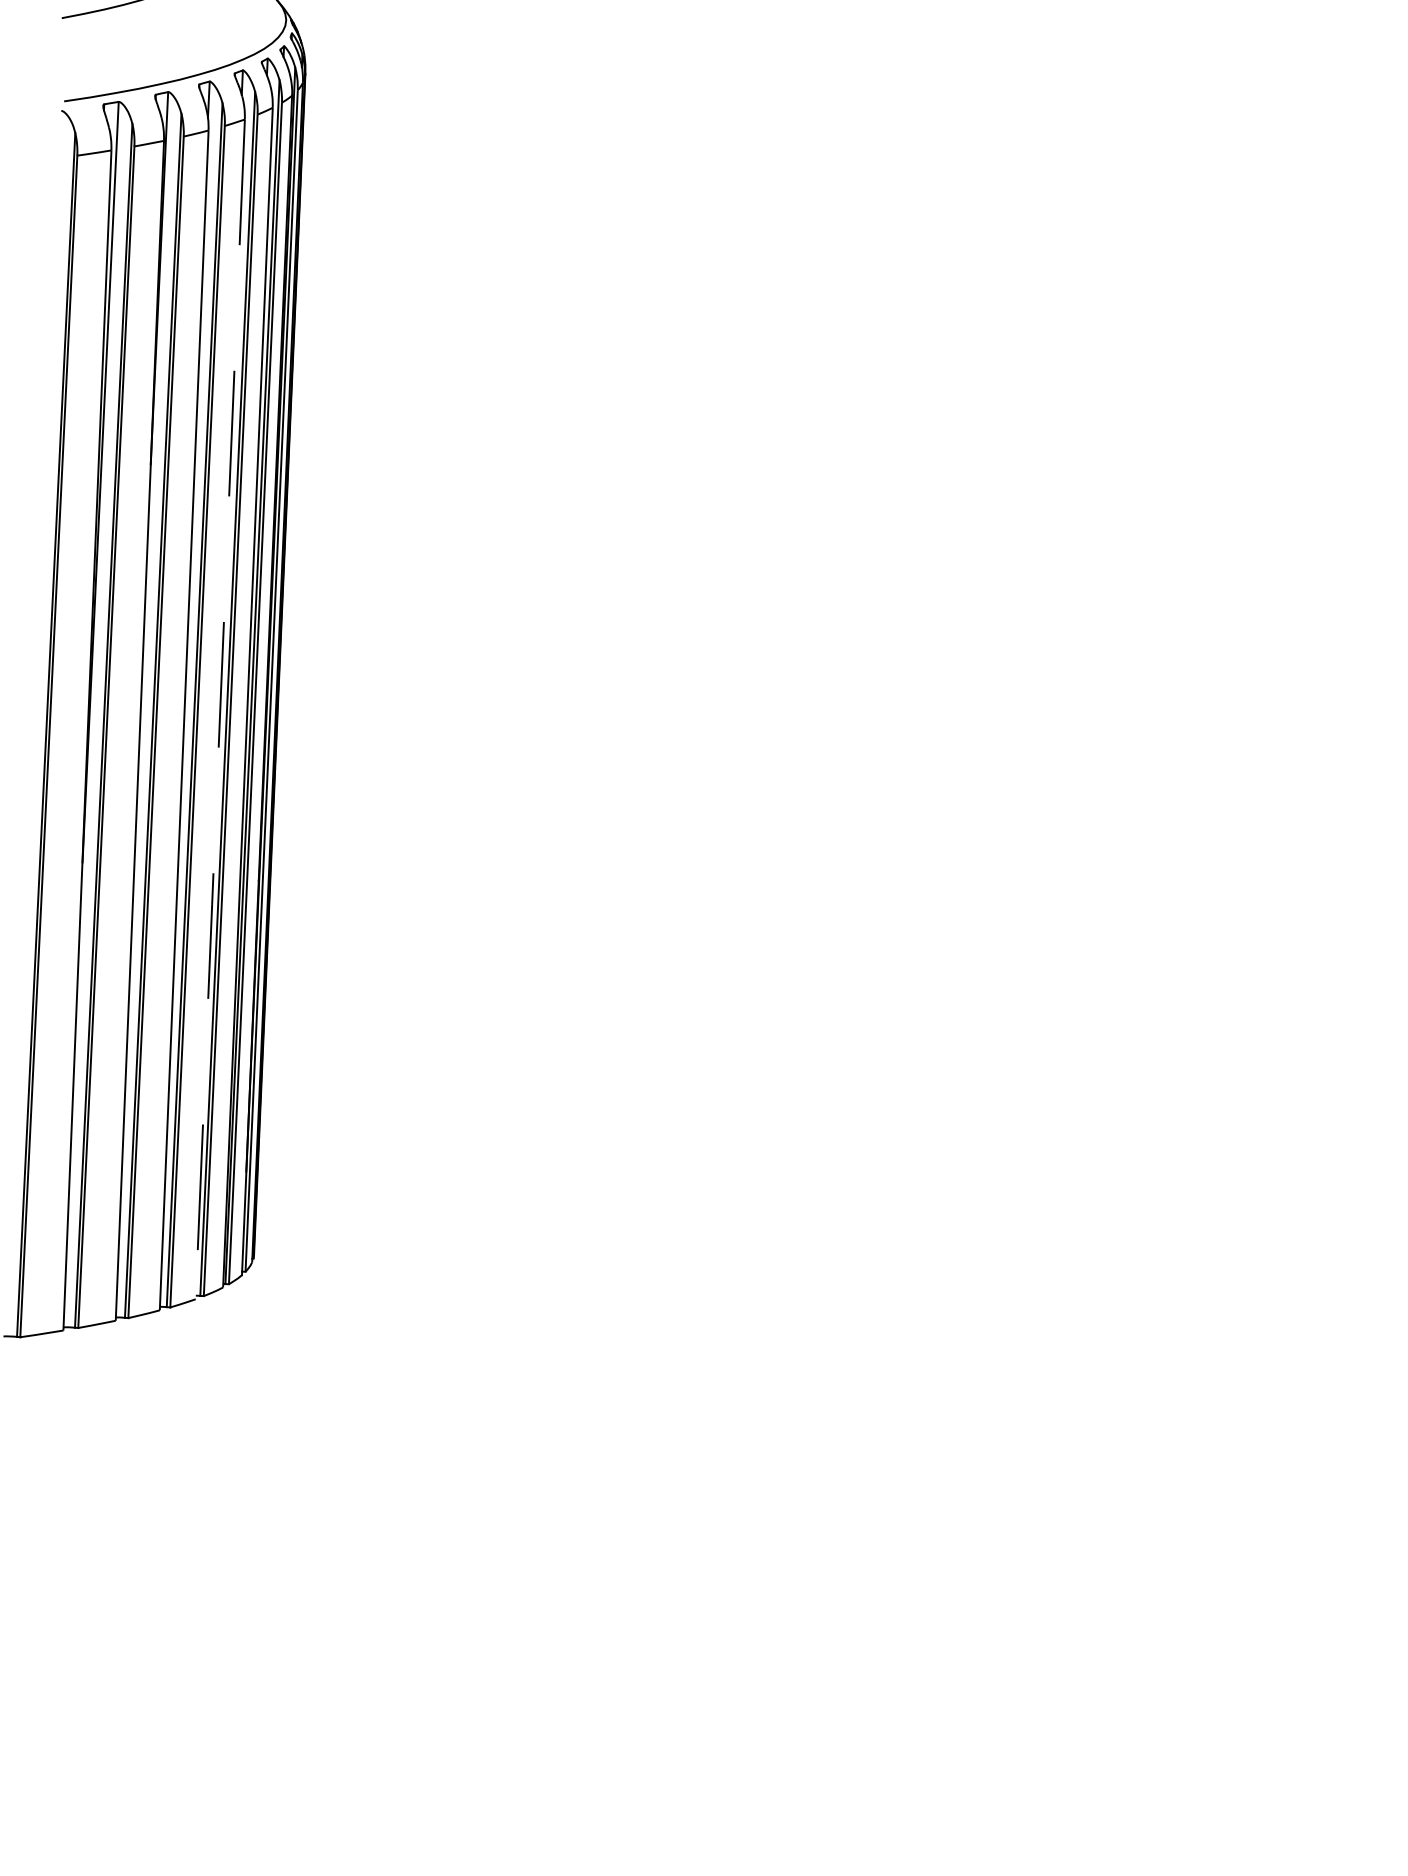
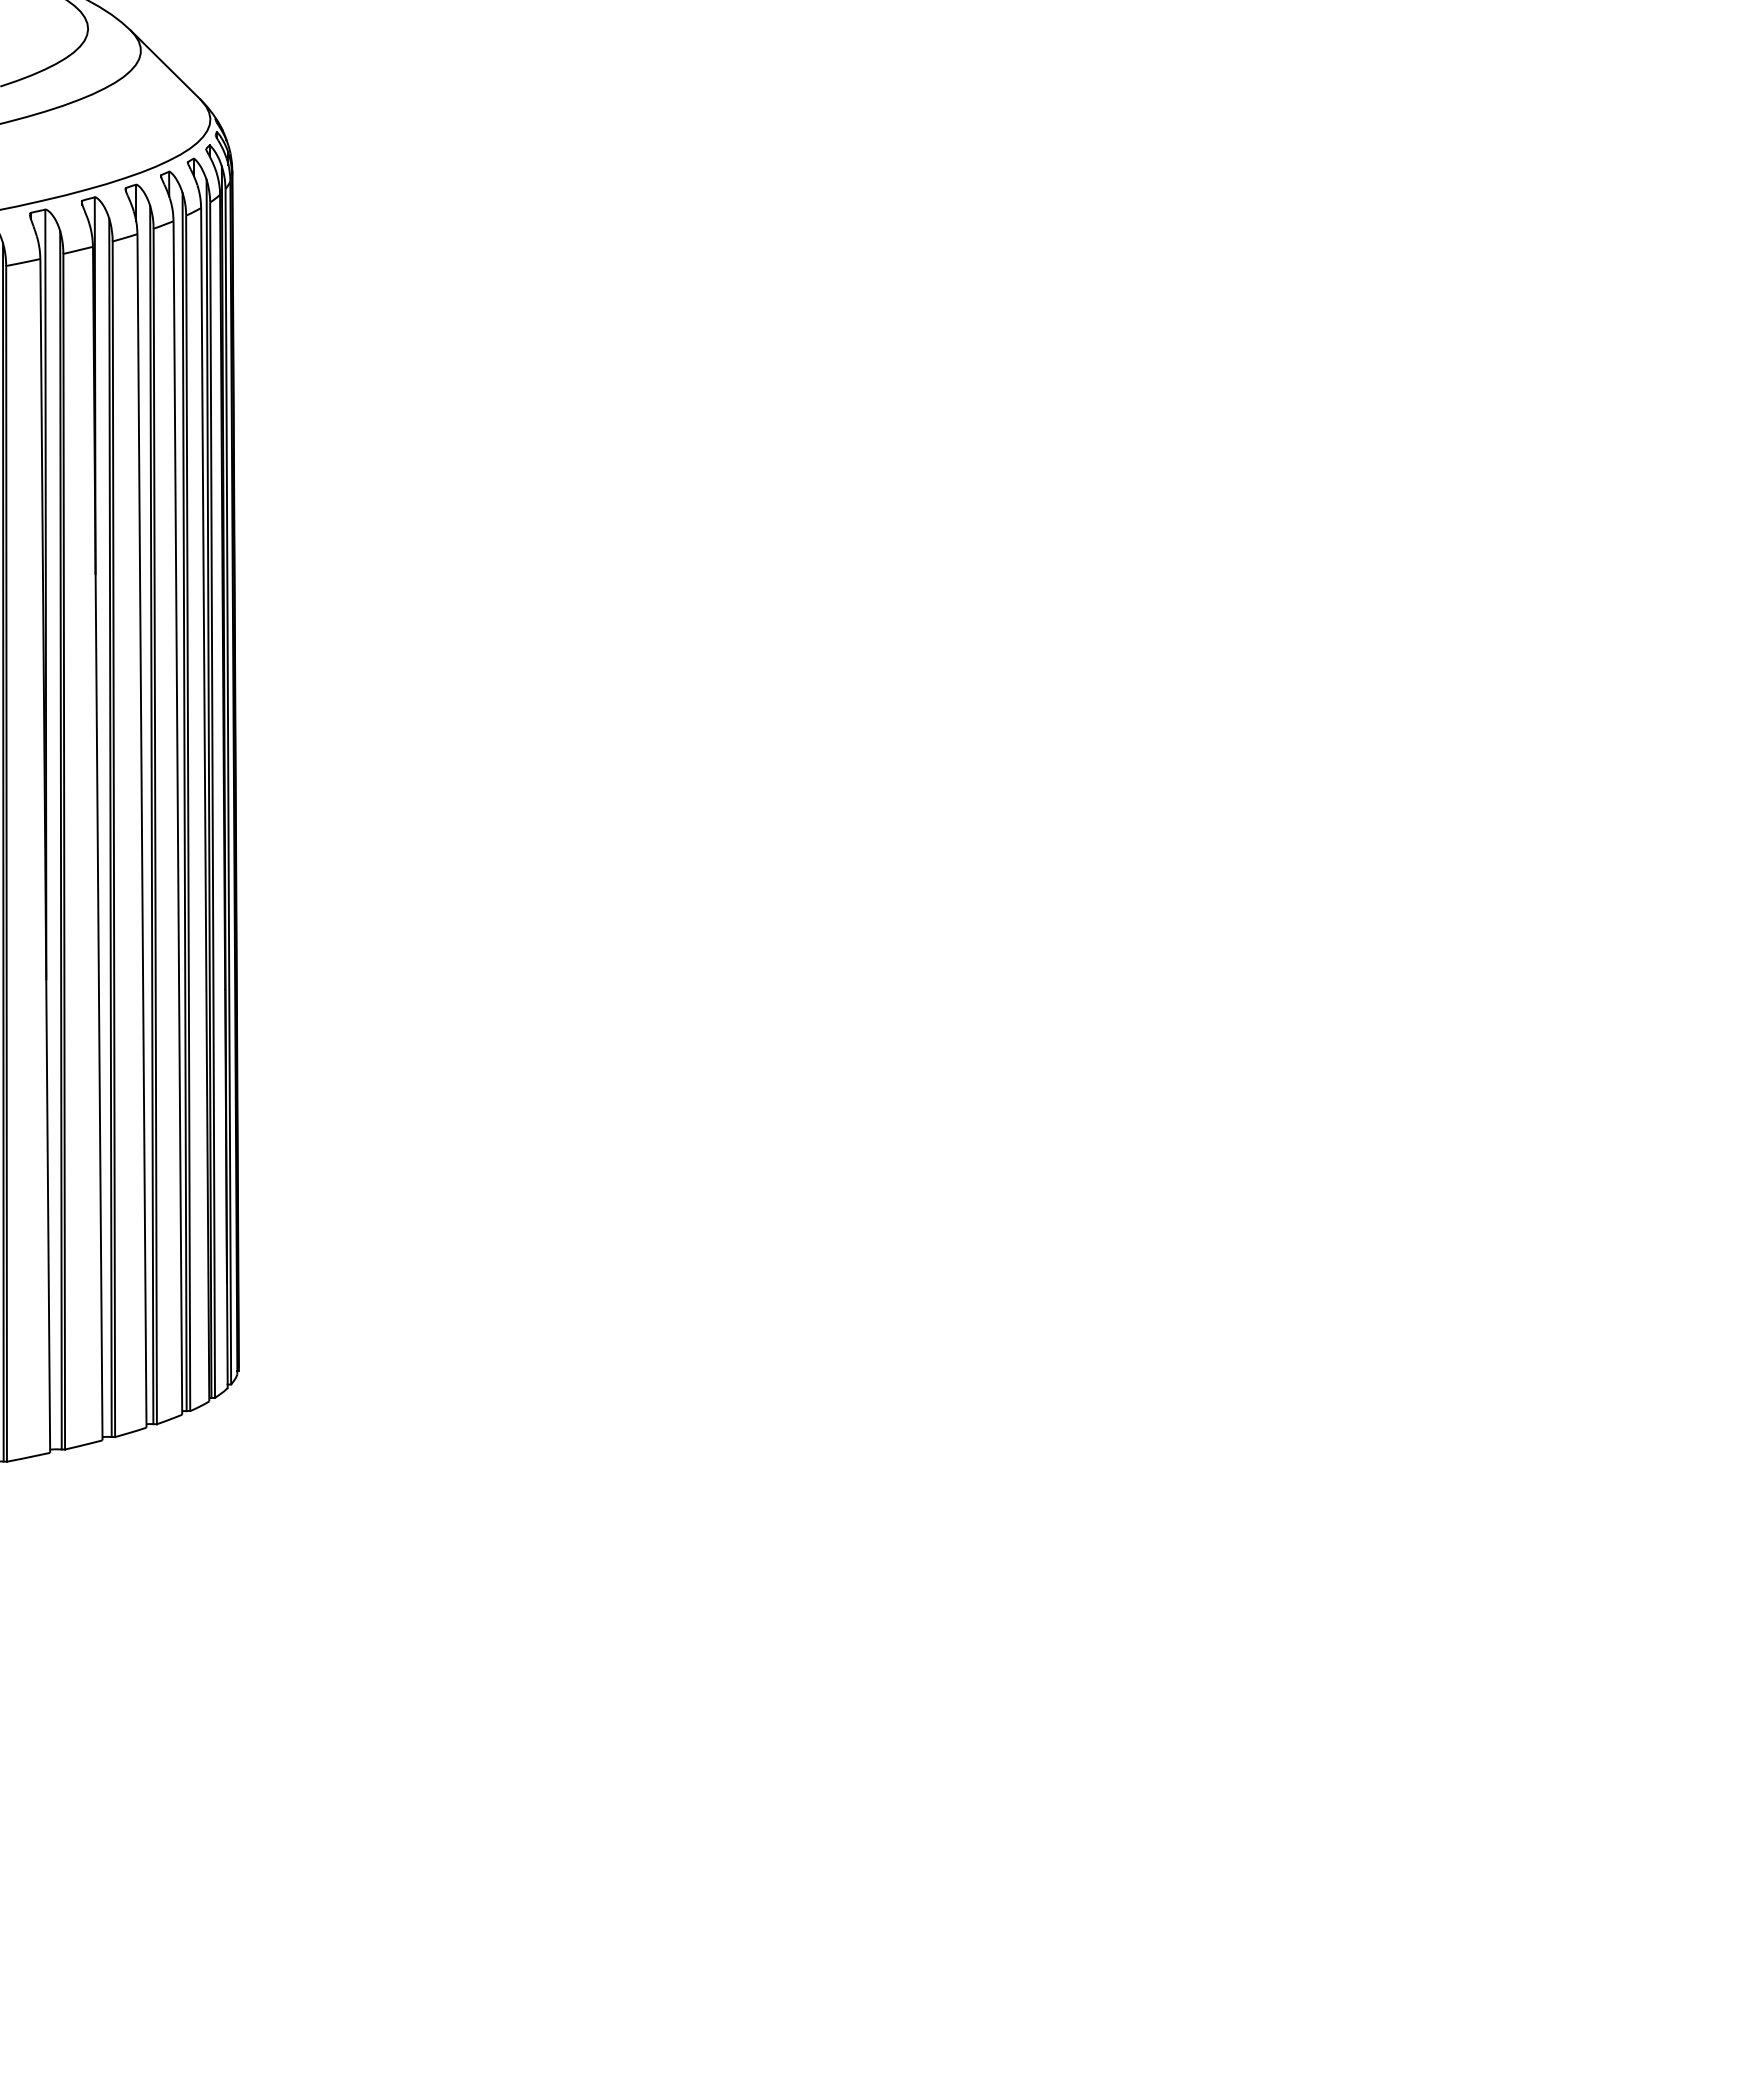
line: (219, 709) -> (177, 818), dashed -> solid

